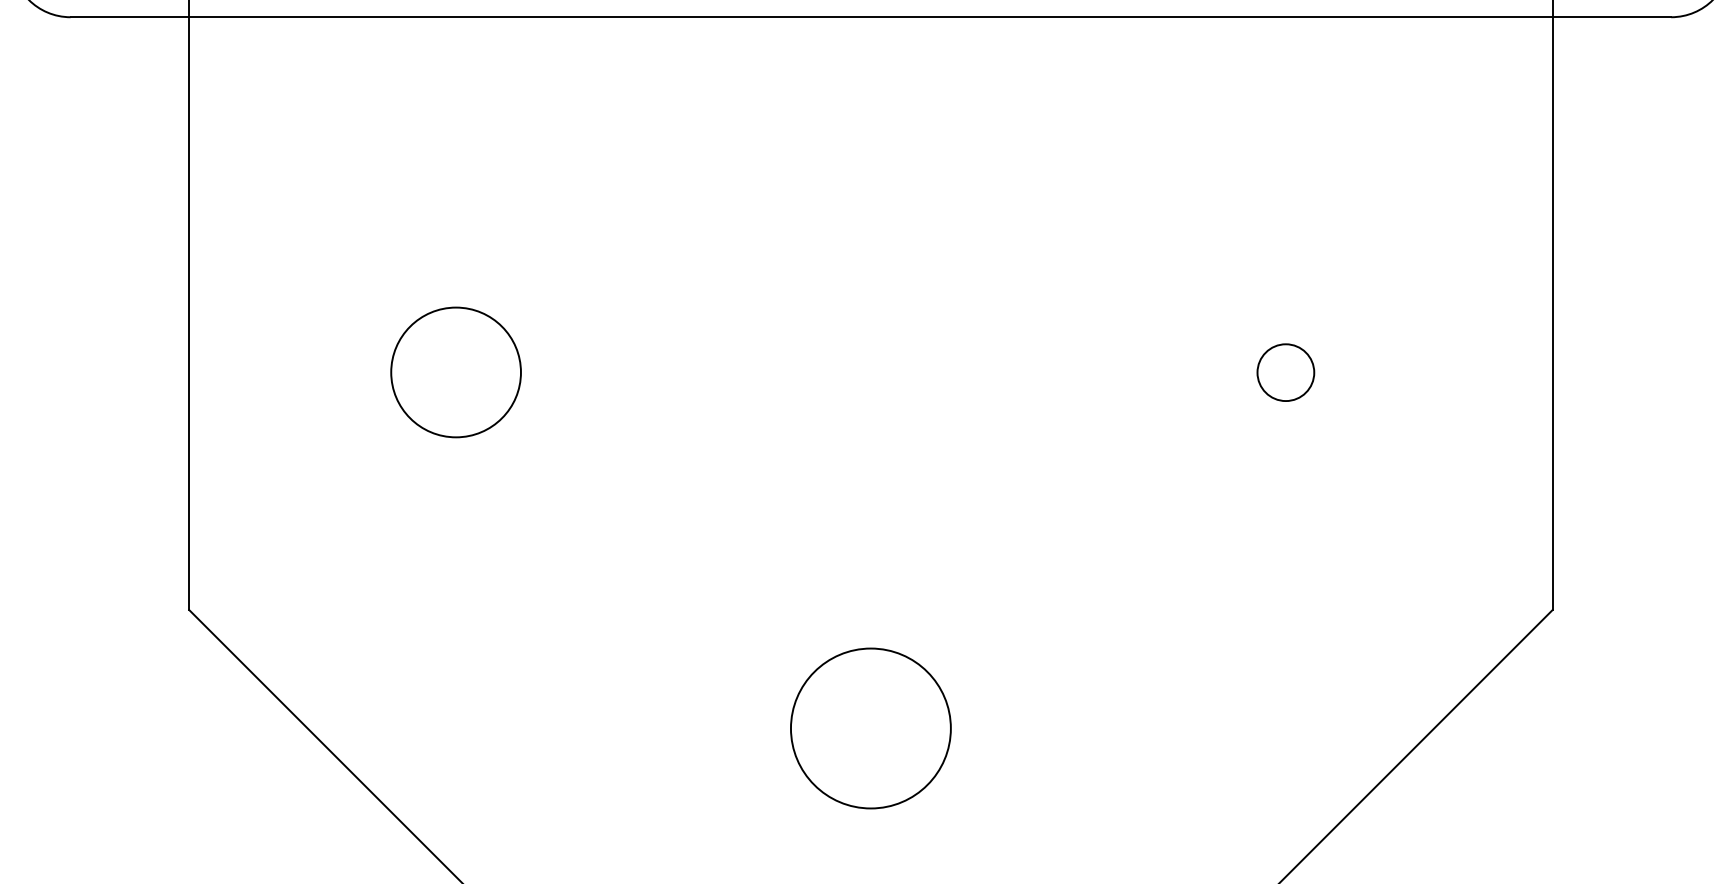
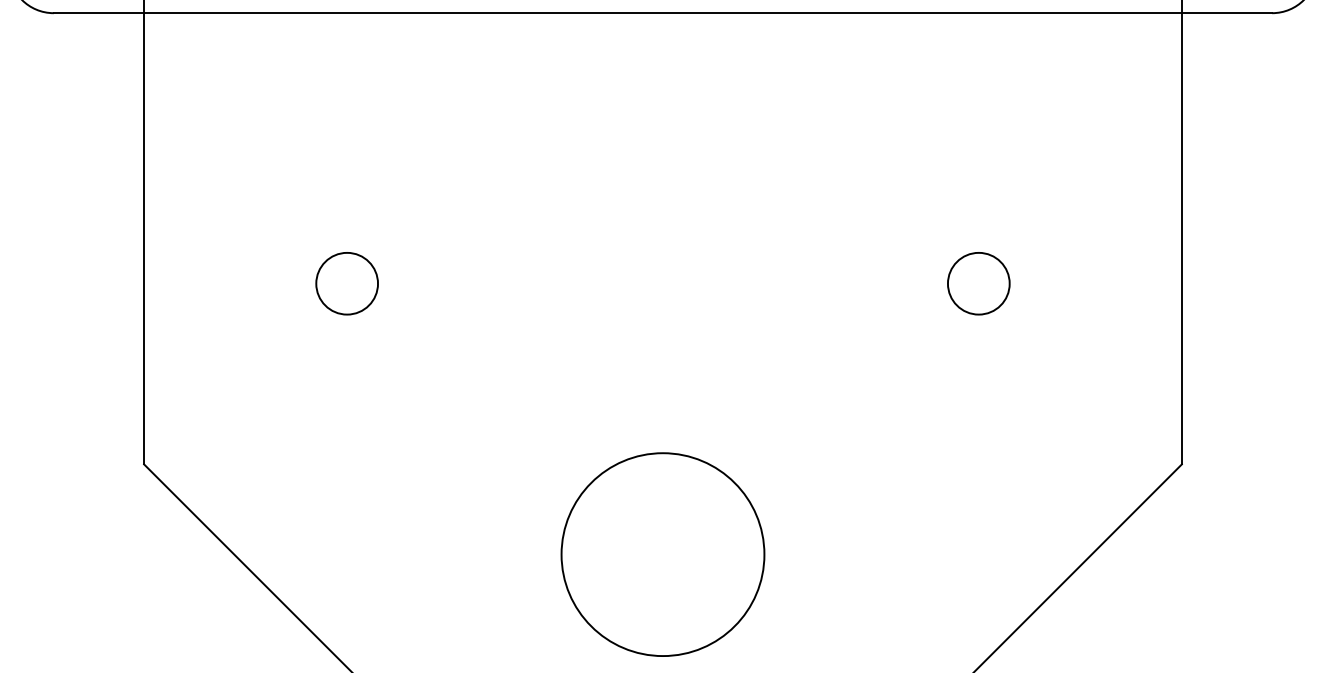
circle: (455, 372) -> (346, 283), size x0.62
circle: (1285, 372) -> (978, 283), size x1.43
circle: (870, 728) -> (662, 554), size x1.67

